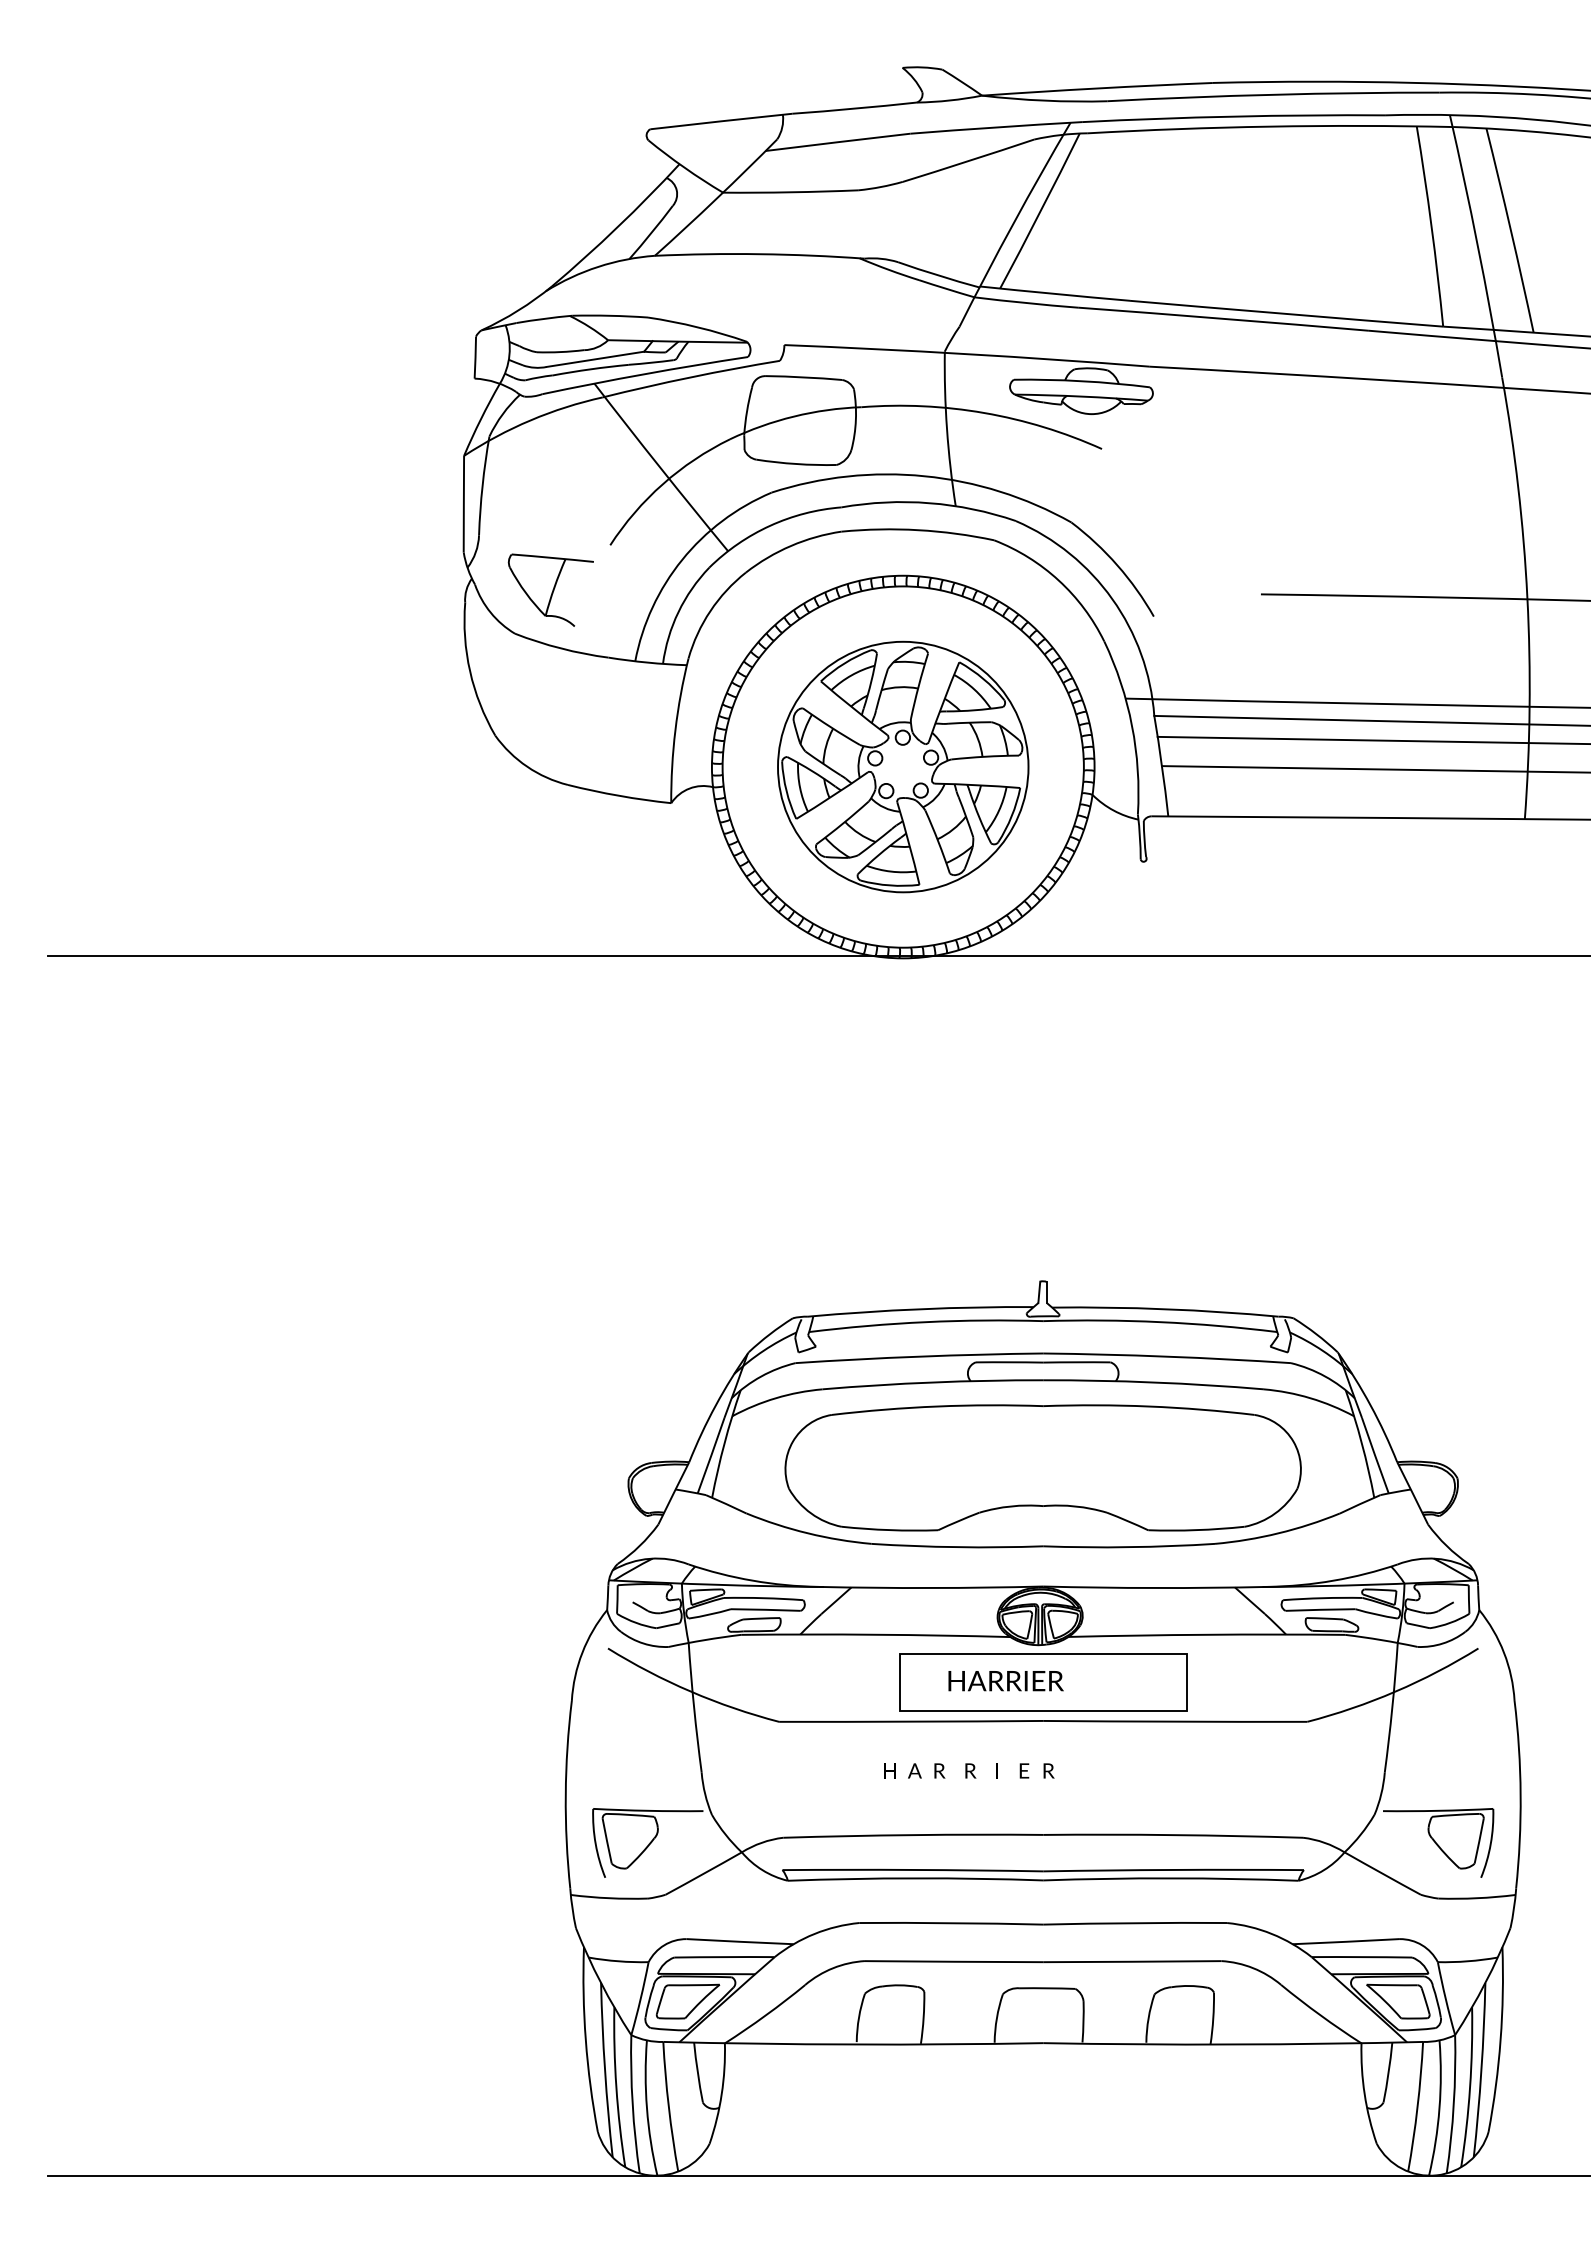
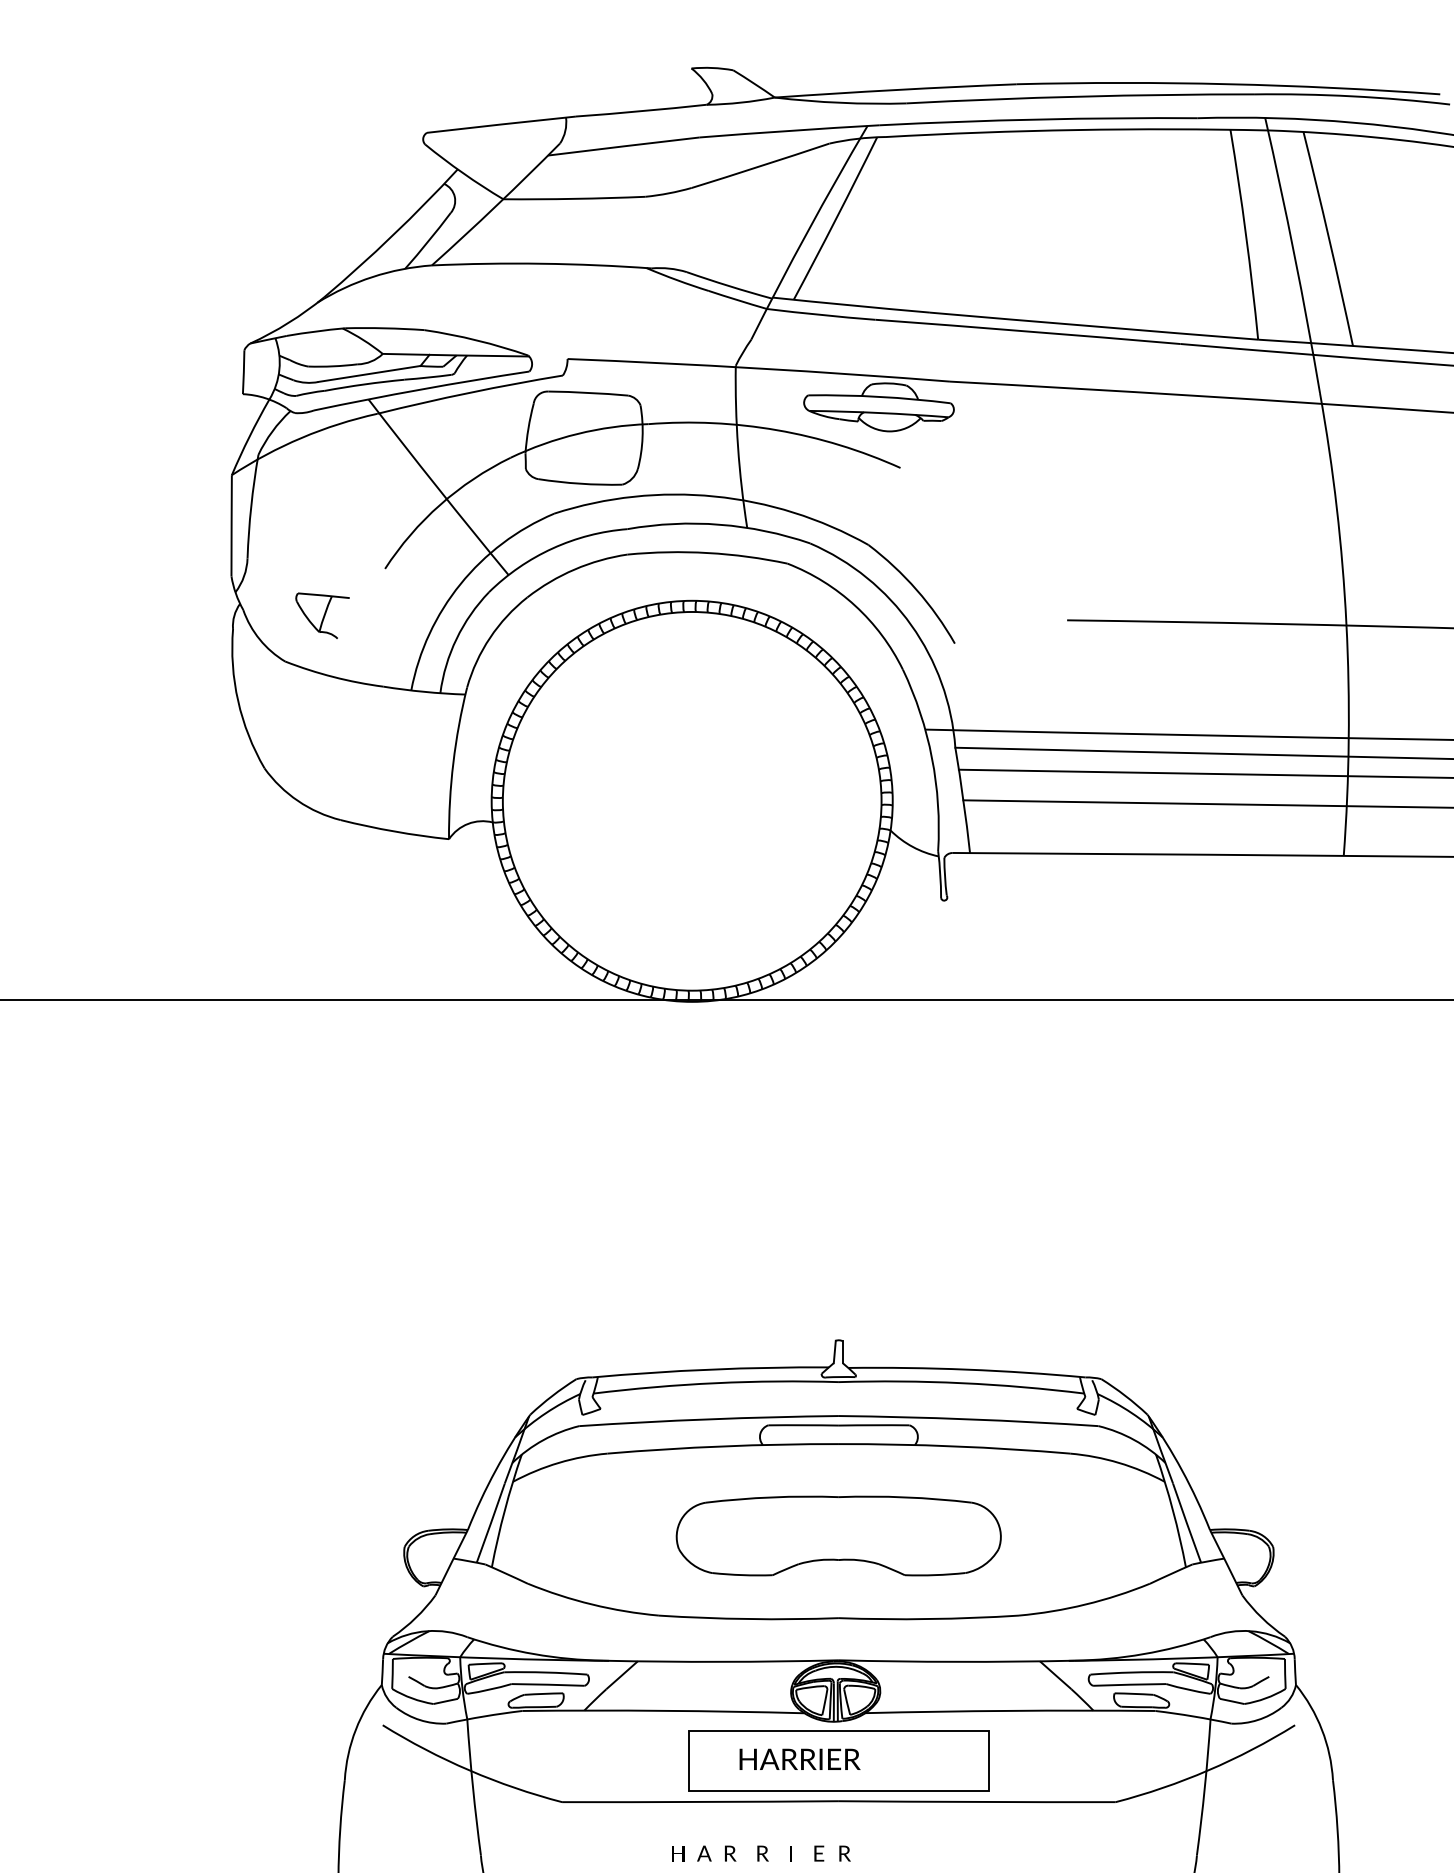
part: (550, 589) -> (322, 615), size x0.6
part: (903, 766) -> (692, 800), removed
part: (1042, 1467) -> (838, 1535), size x0.6

